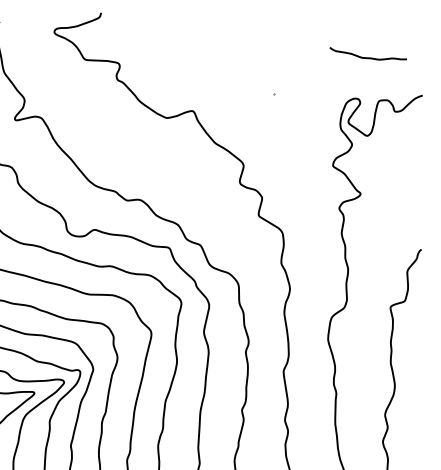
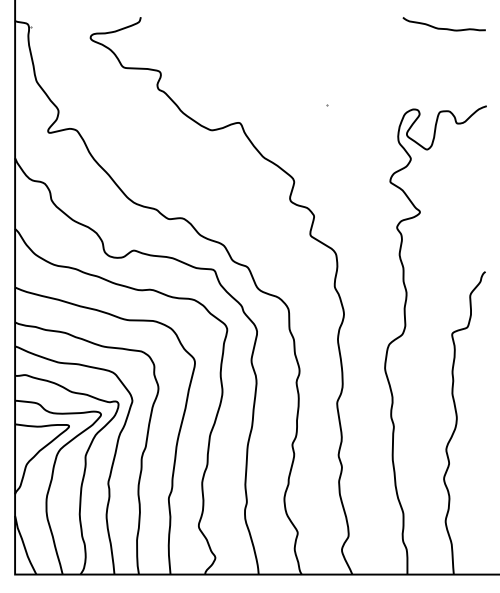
curve: (367, 57) -> (443, 28), moved

